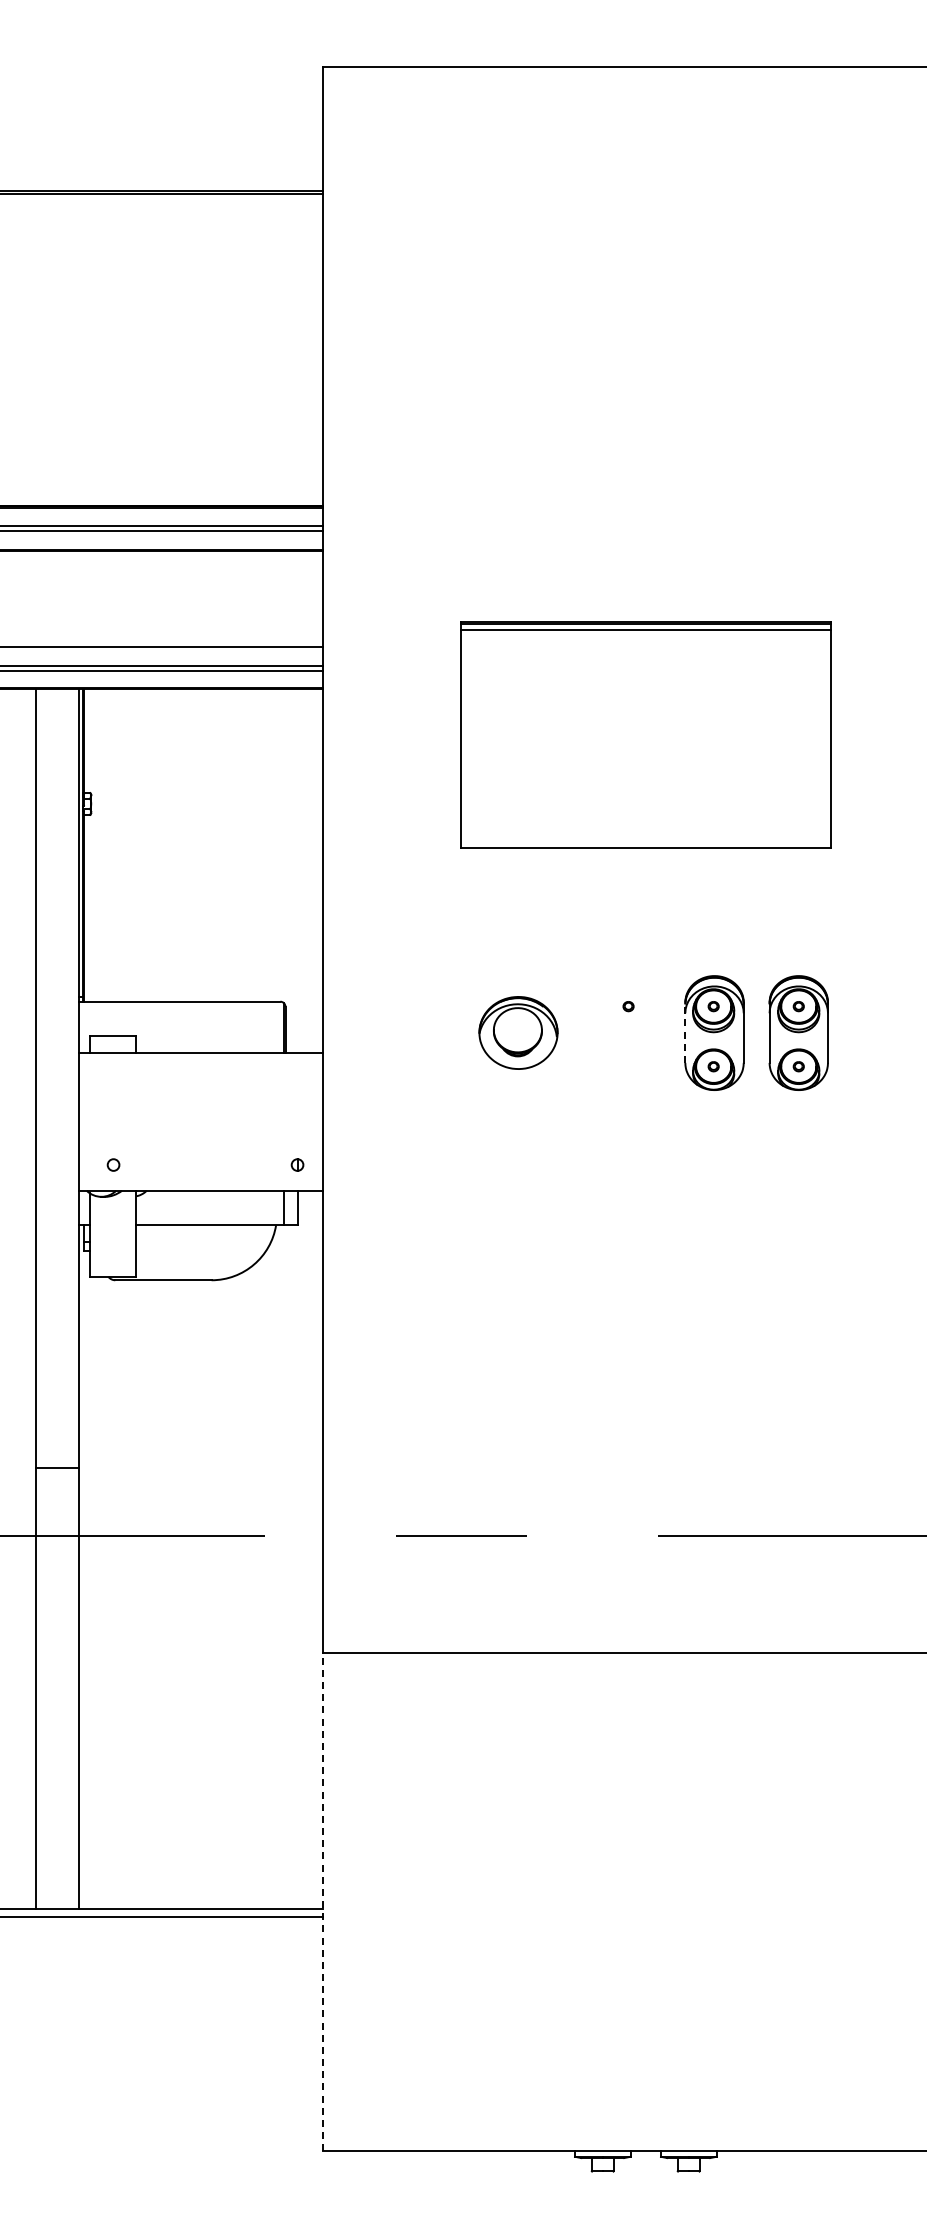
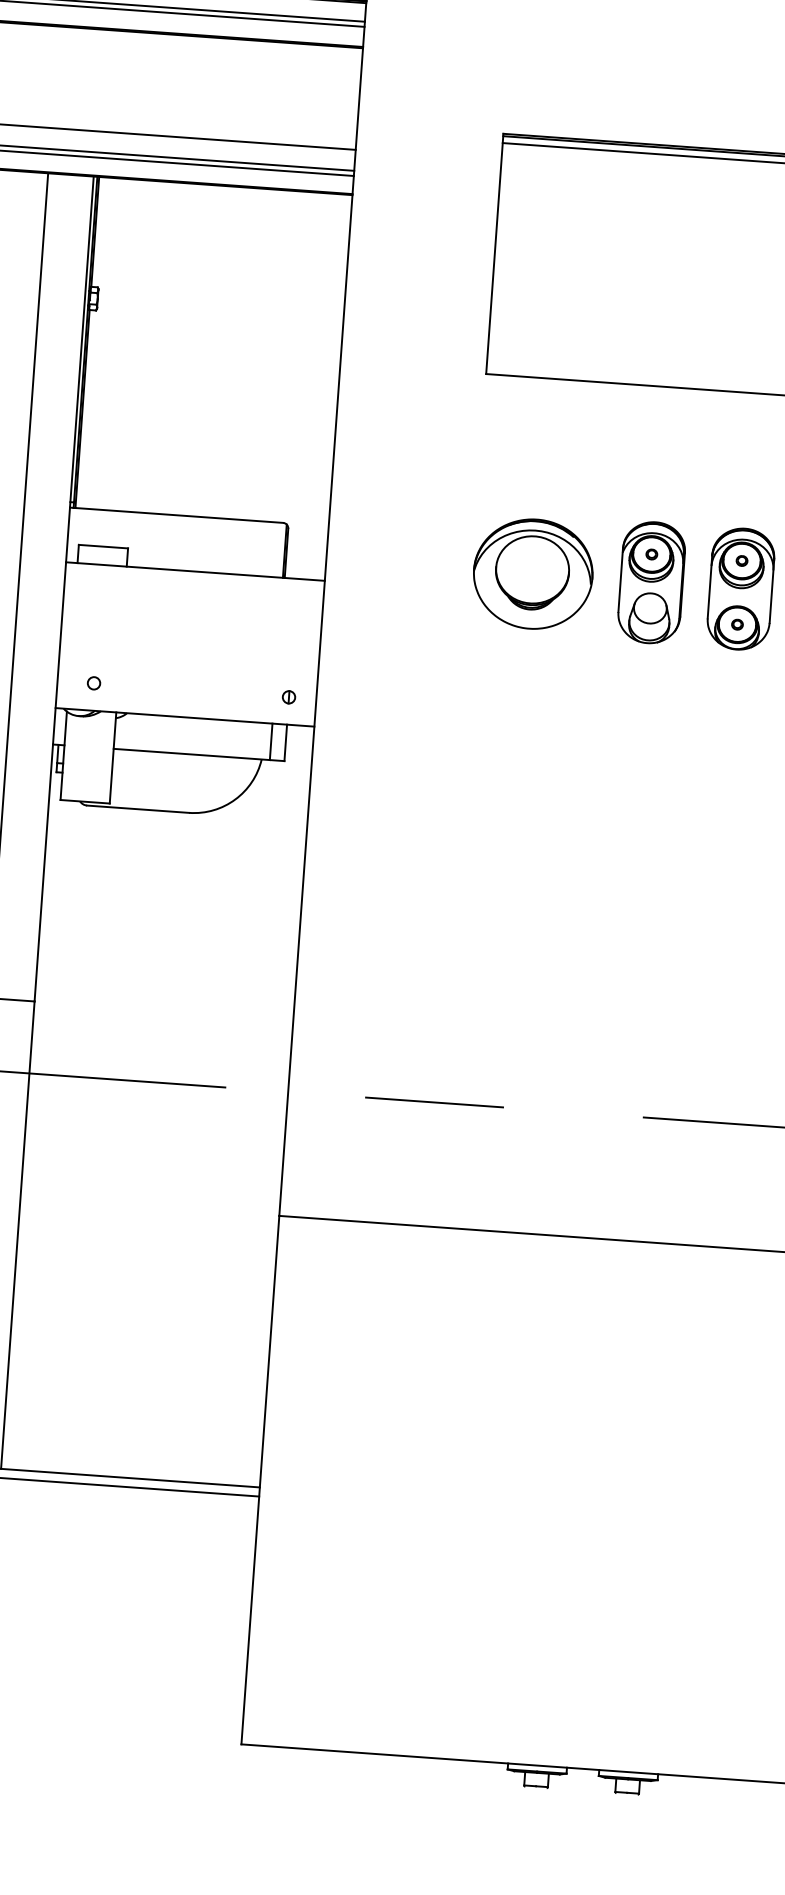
part: (518, 1032) -> (533, 573), size x1.43
part: (630, 1032) -> (651, 582), added
line: (685, 1032) -> (710, 586), dashed -> solid
line: (323, 1901) -> (260, 1479), dashed -> solid

